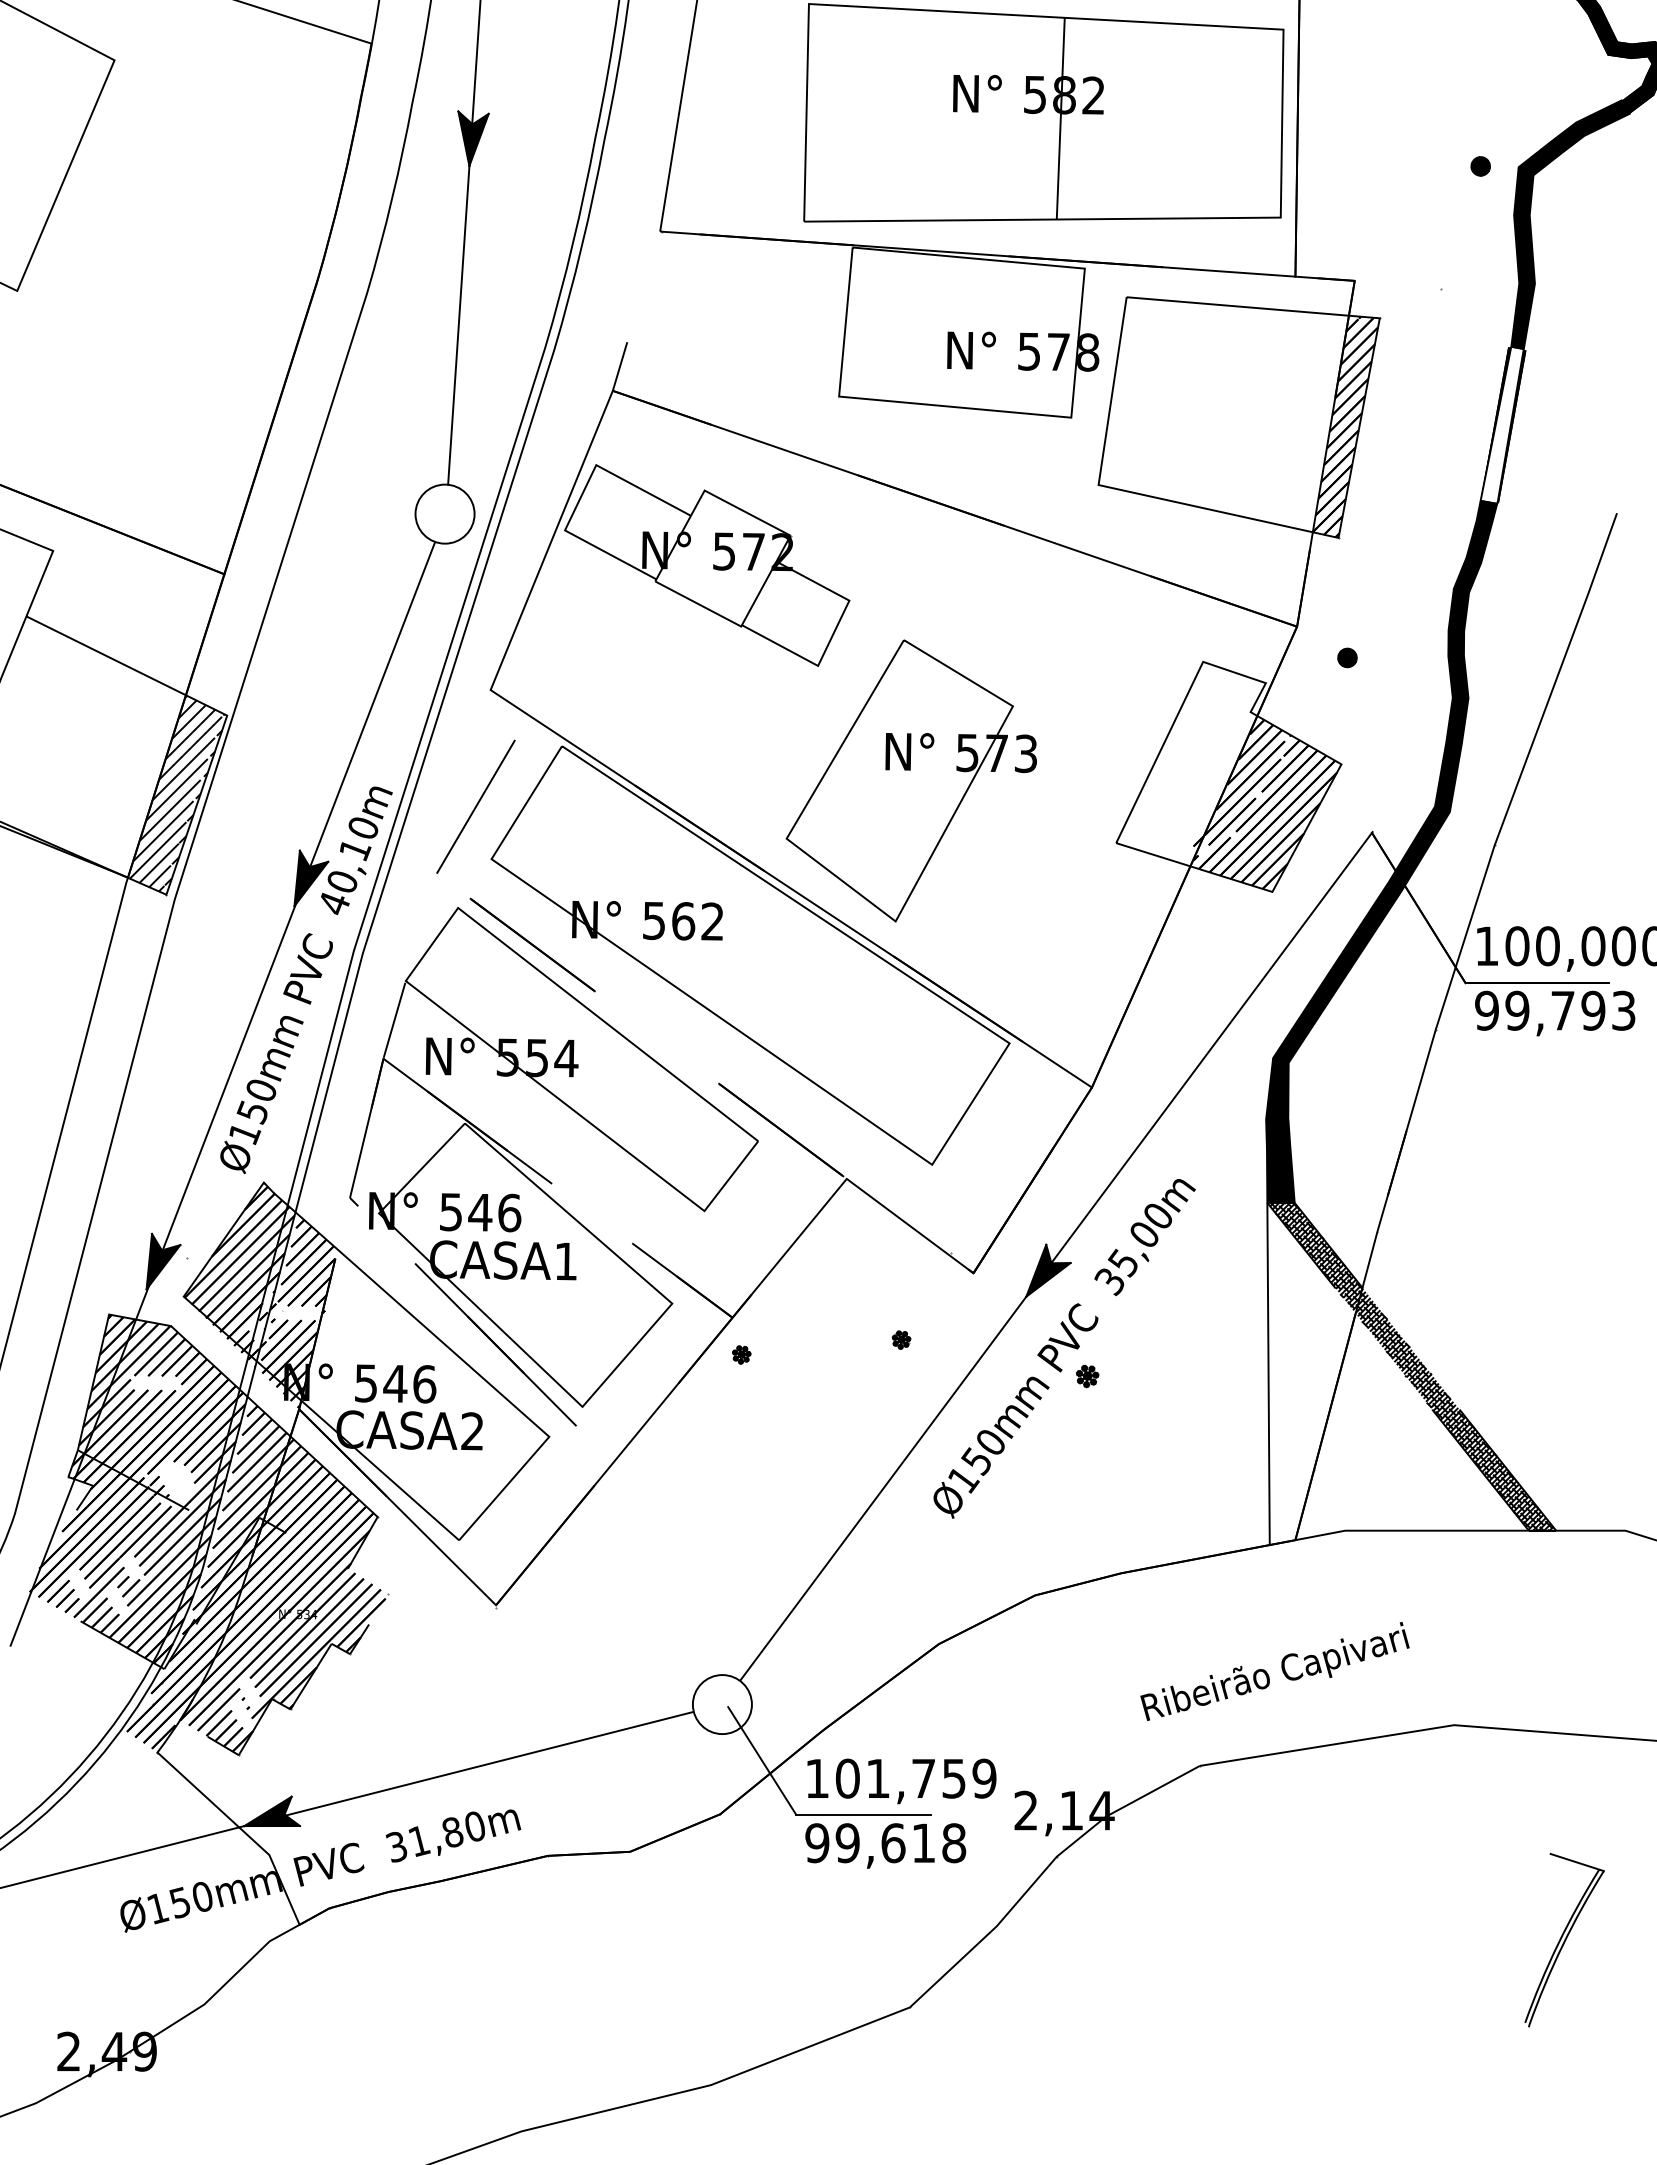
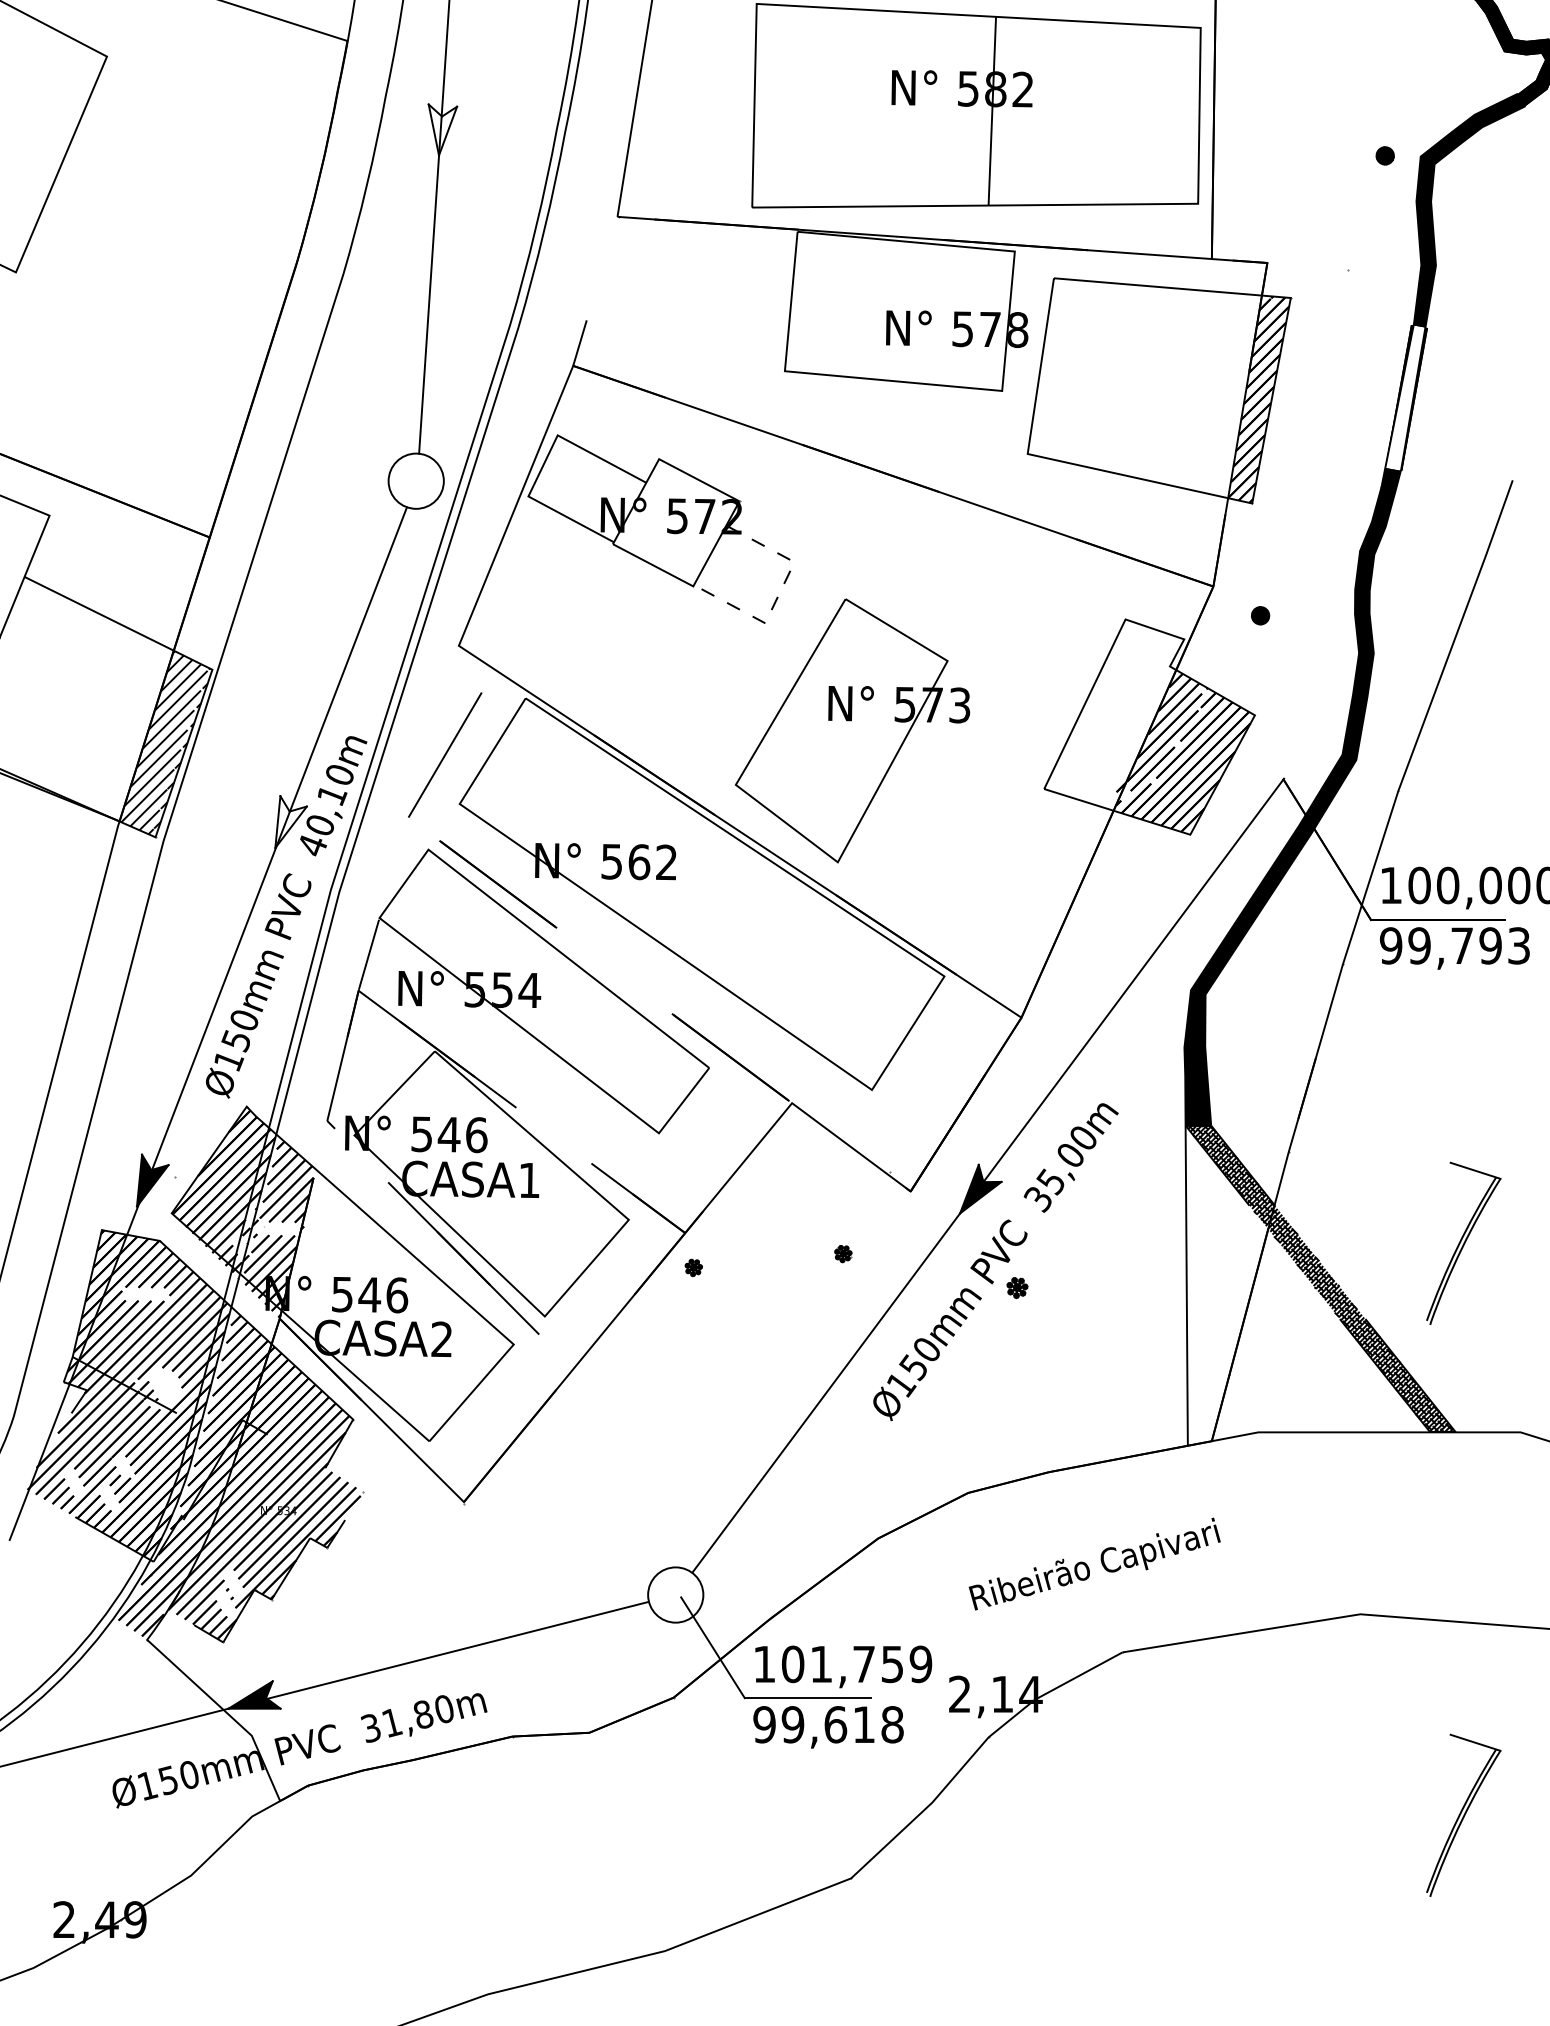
fill: (473, 138) -> (442, 129), removed
line: (833, 635) -> (779, 594), solid -> dashed
fill: (310, 877) -> (290, 821), removed
part: (1564, 1327) -> (1463, 1242), added
text: (1274, 1670) -> (1094, 1563), moved

